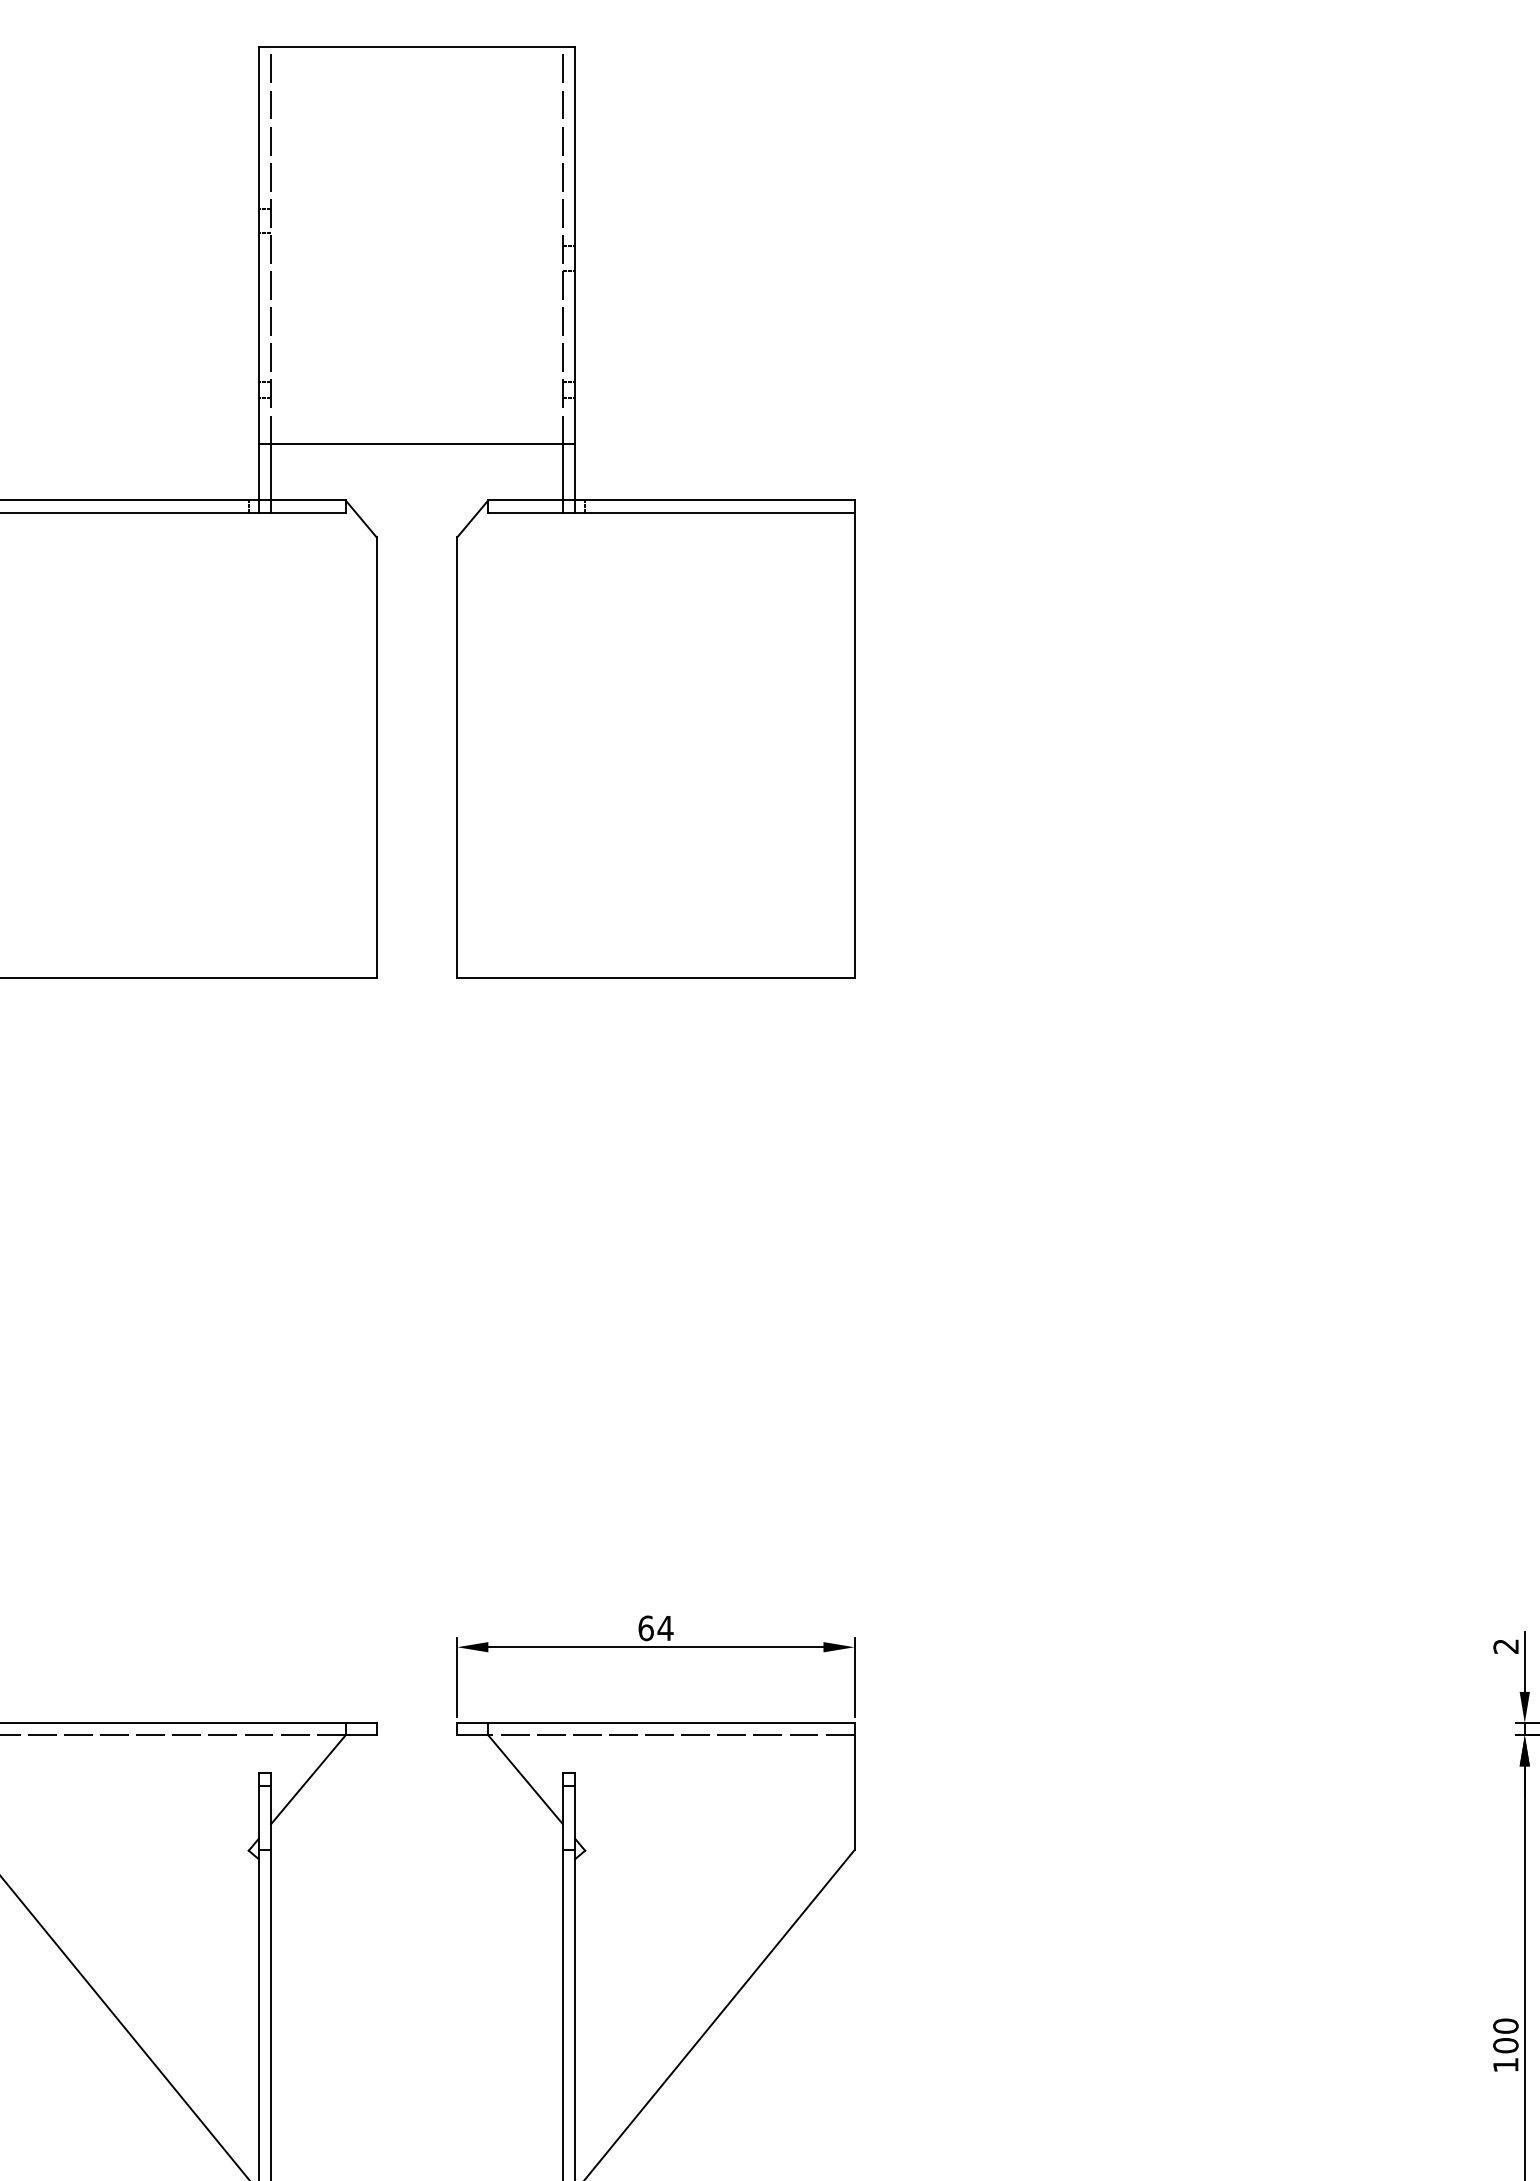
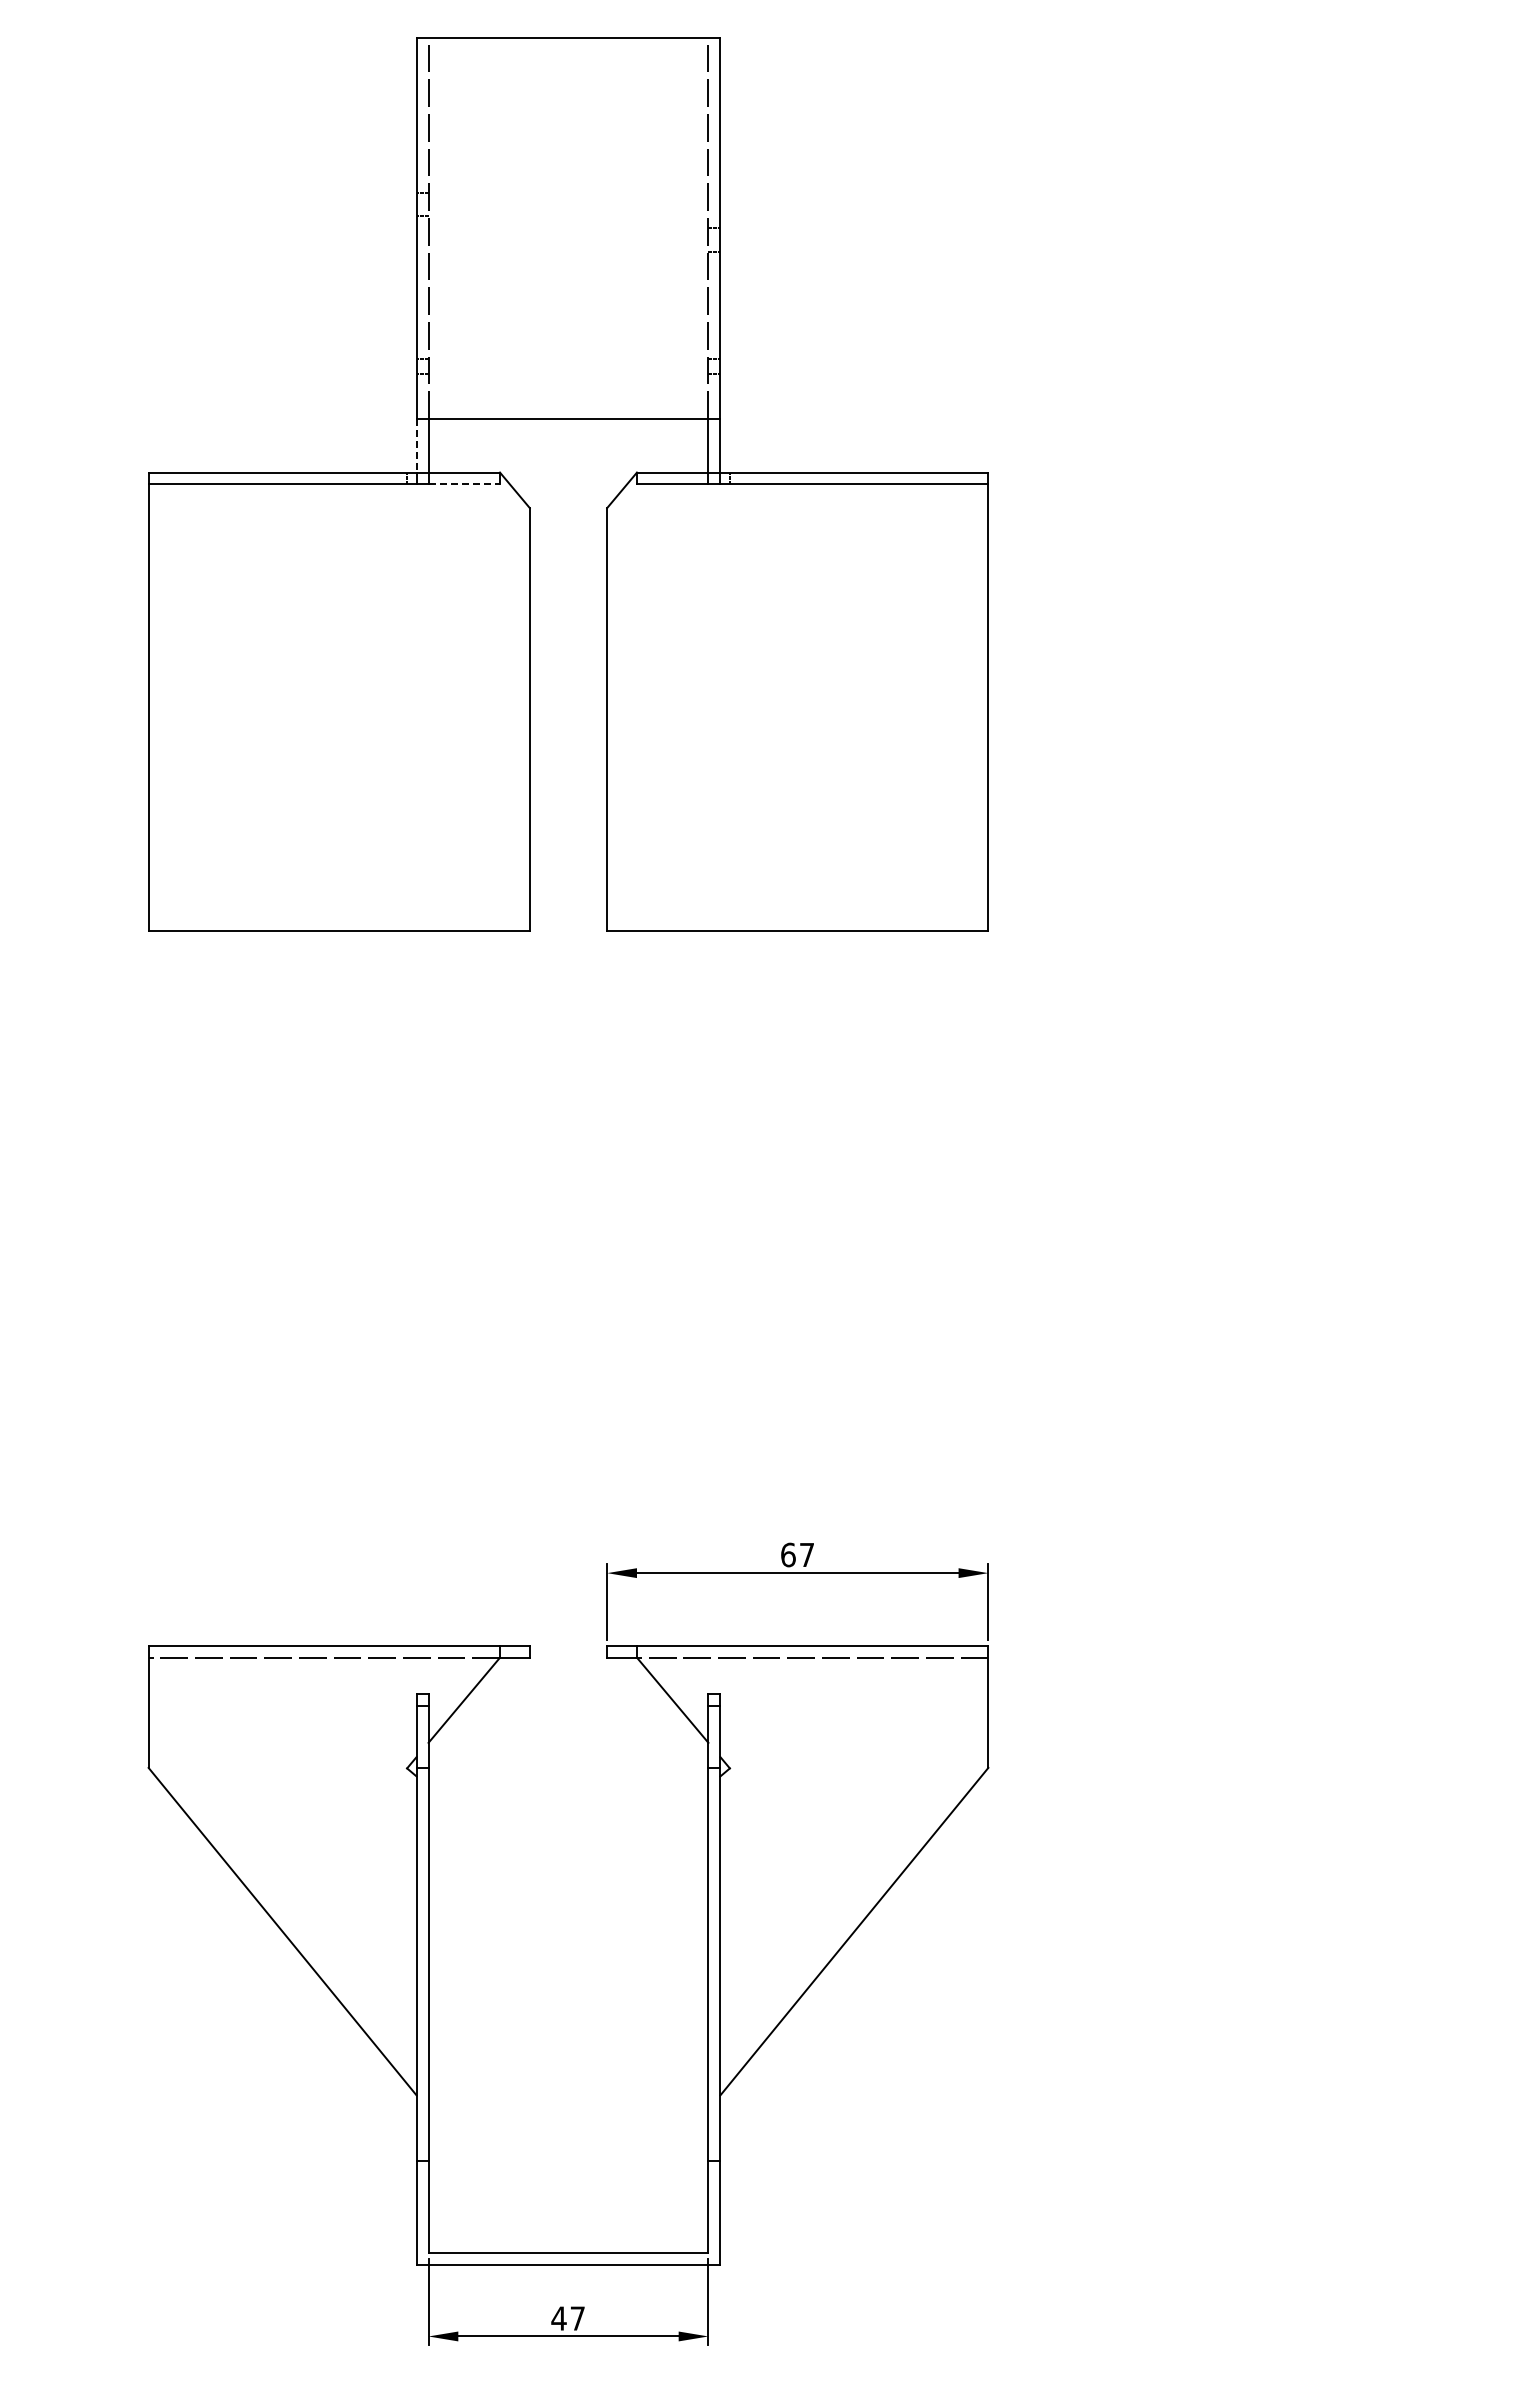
line: (258, 472) -> (416, 445), solid -> dashed
line: (308, 512) -> (464, 484), solid -> dashed
text: (665, 1627) -> (806, 1554), 64 -> 67

